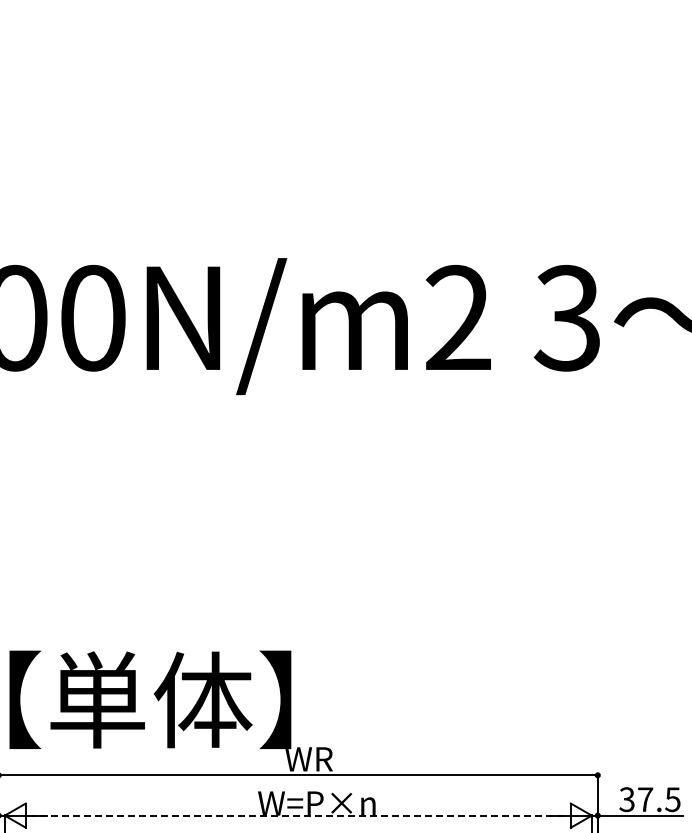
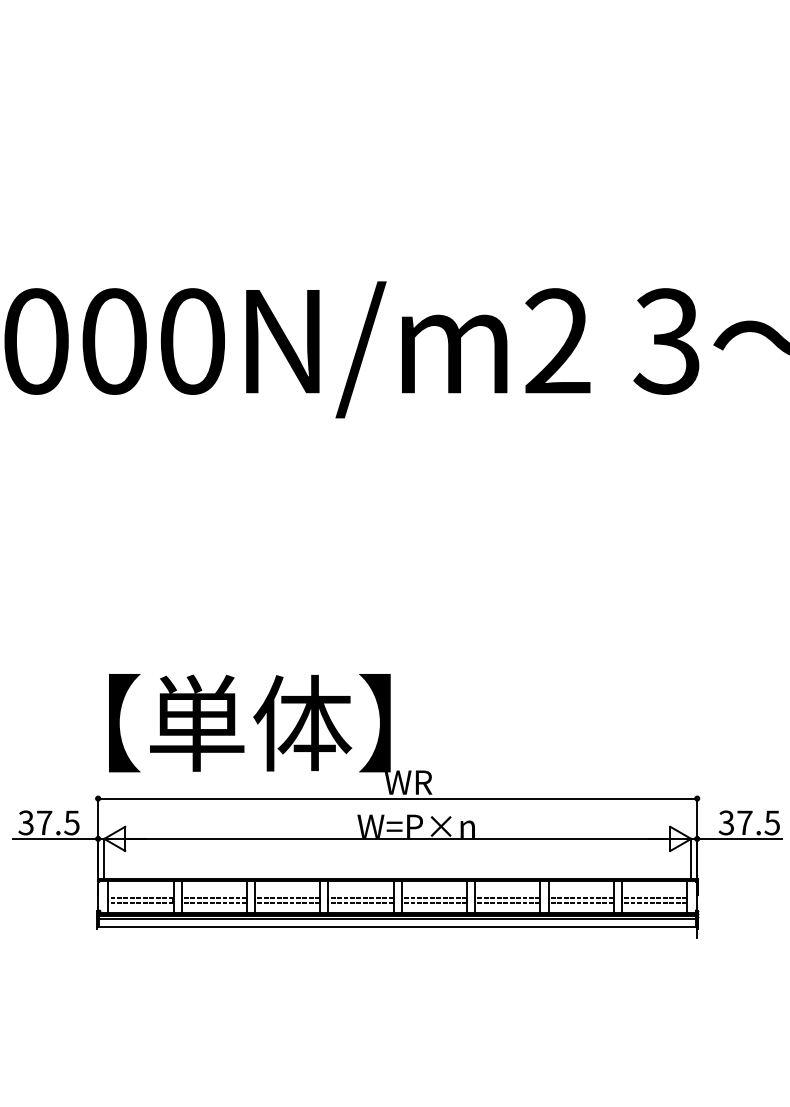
line: (299, 815) -> (398, 838), dashed -> solid

